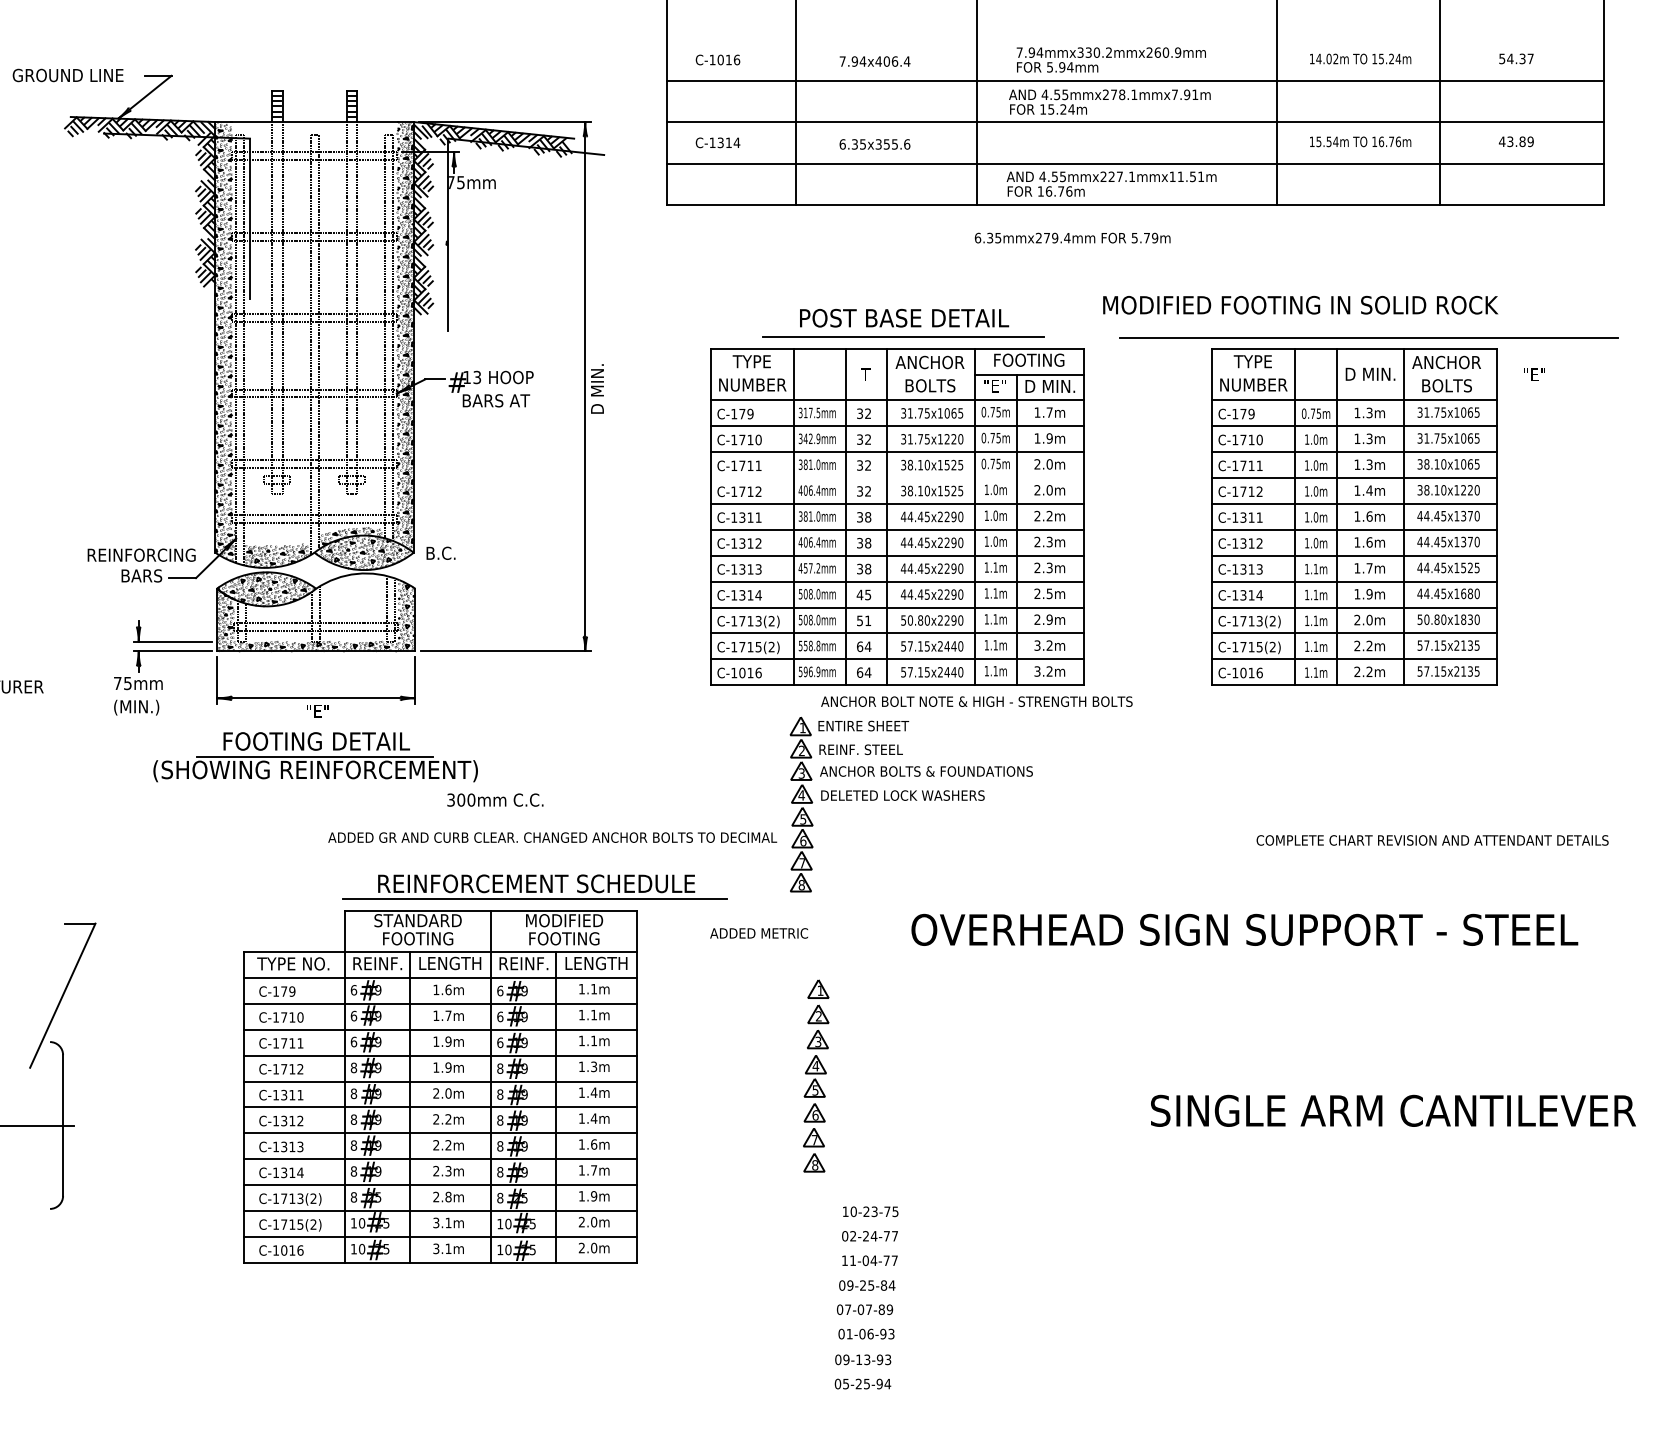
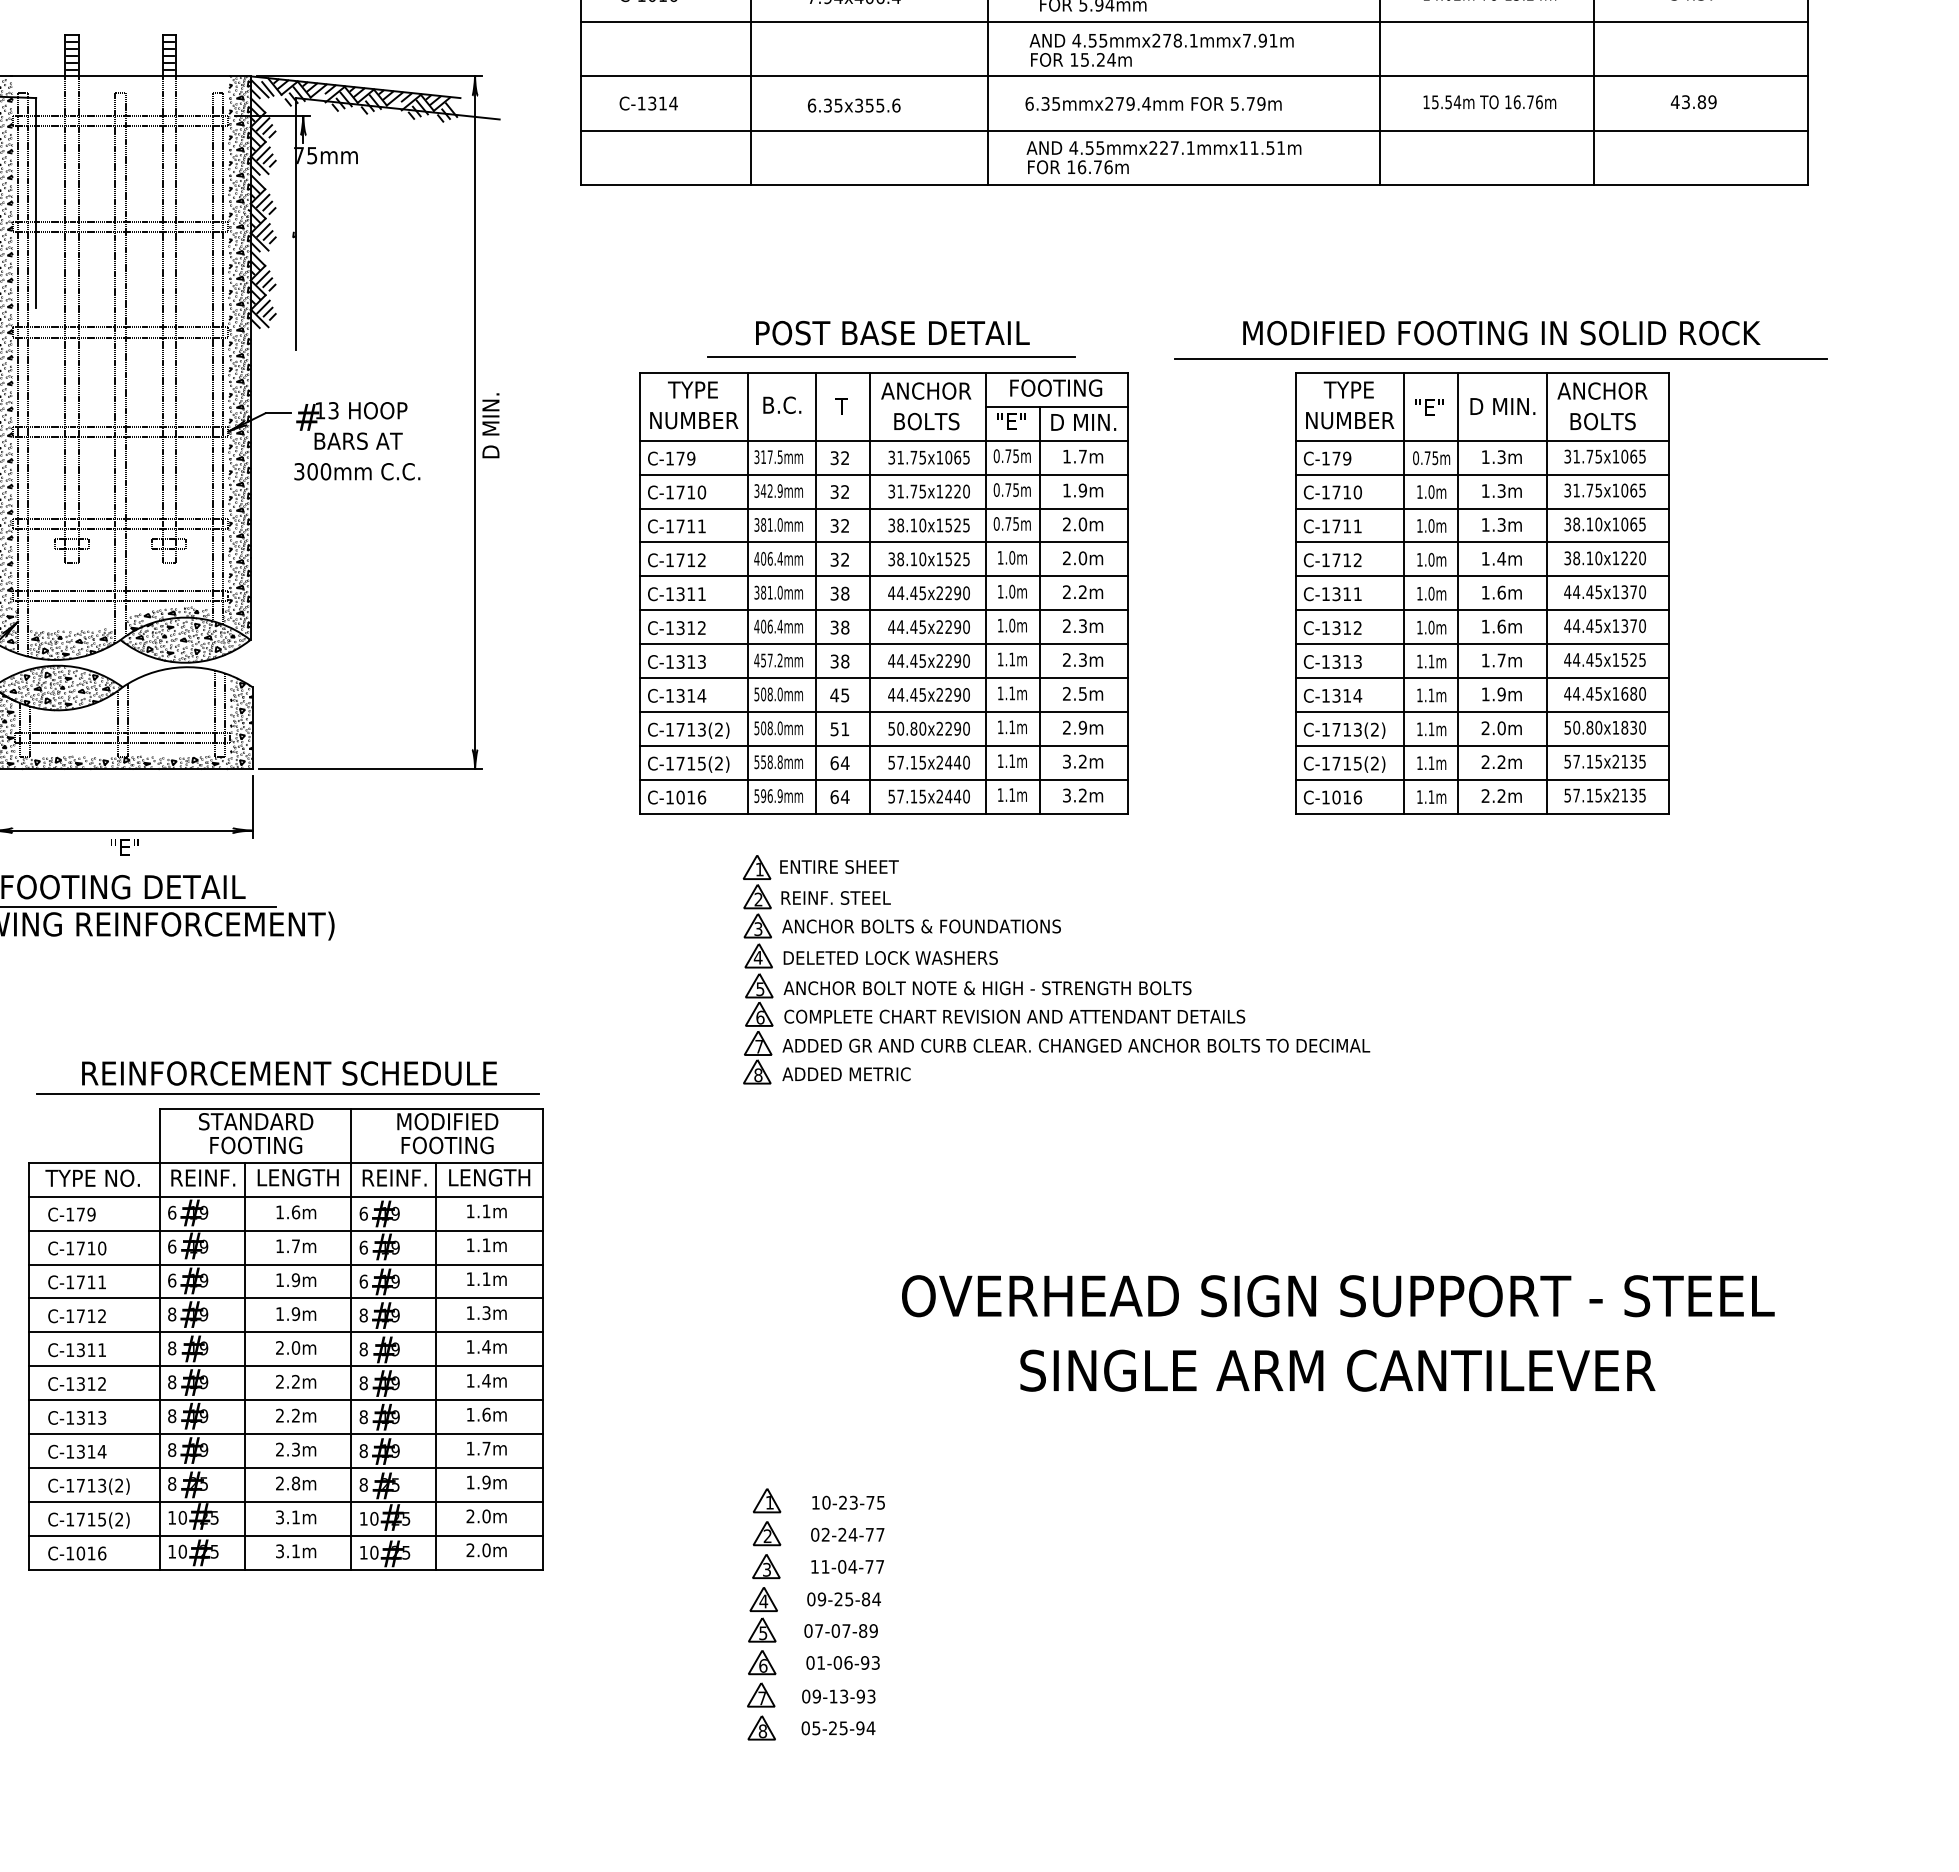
text: (1072, 237) -> (1153, 103), moved
text: (1300, 304) -> (1501, 332), moved
text: (1534, 374) -> (1429, 406), moved
line: (897, 478) -> (883, 542), added
text: (440, 552) -> (781, 404), moved
text: (976, 701) -> (987, 987), moved
text: (495, 799) -> (357, 470), moved
text: (552, 837) -> (1076, 1045), moved
text: (1432, 840) -> (1014, 1016), moved
part: (534, 886) -> (286, 1076), moved
text: (1244, 929) -> (1337, 1295), moved
text: (758, 933) -> (845, 1074), moved
part: (816, 1075) -> (764, 1613), moved
text: (1393, 1110) -> (1337, 1370), moved

